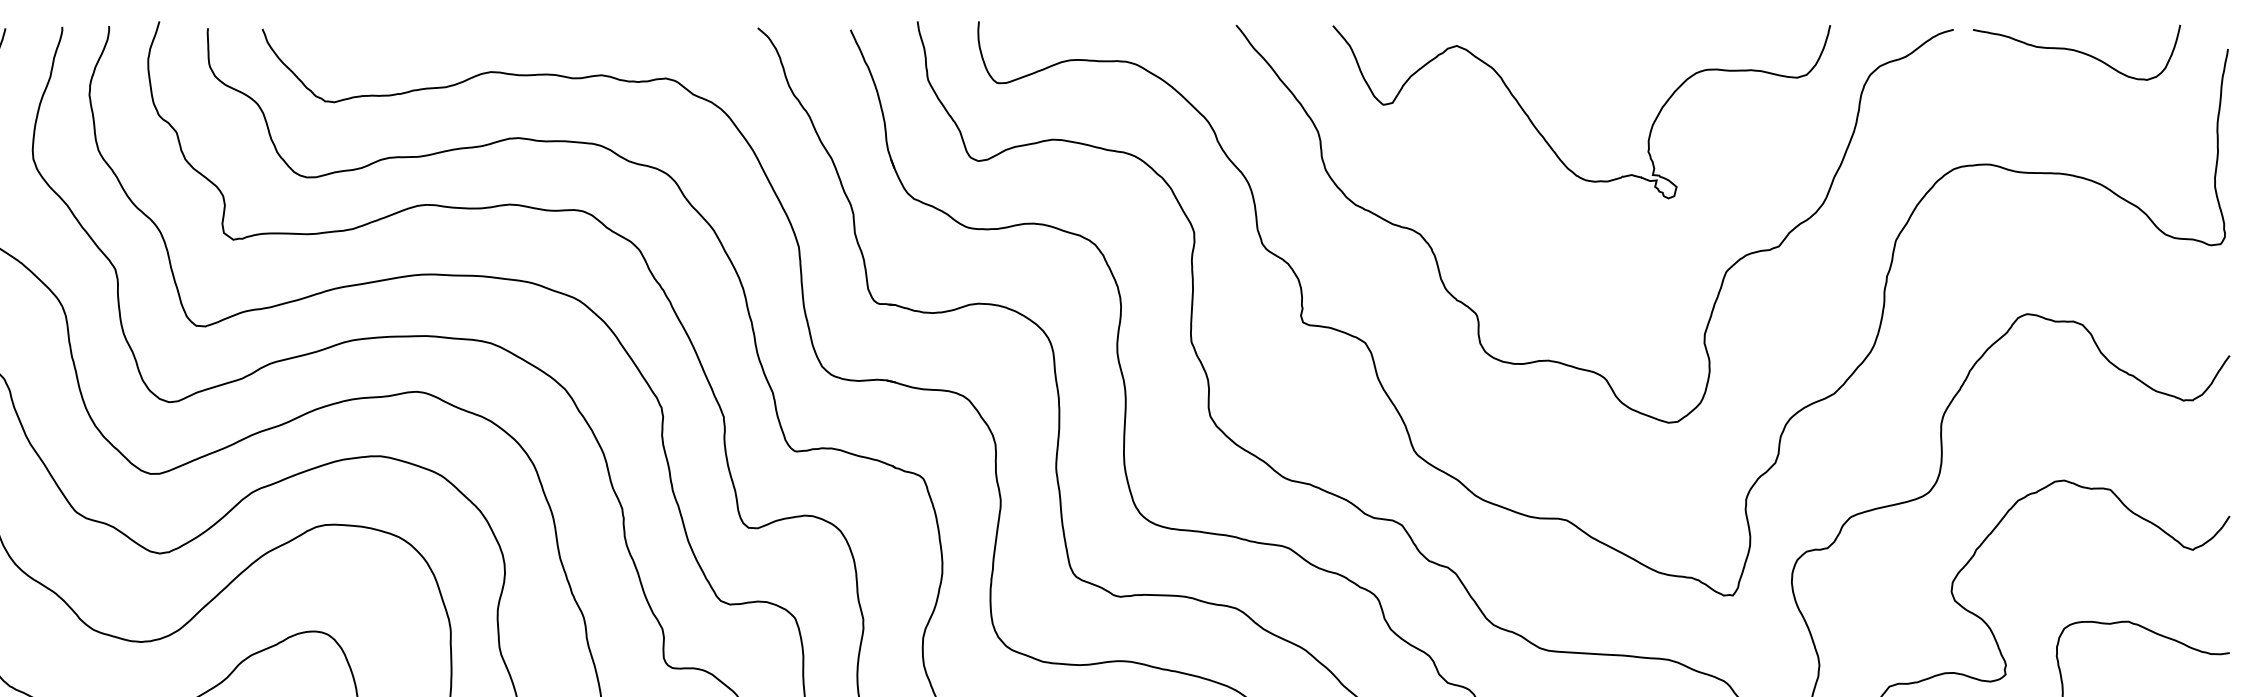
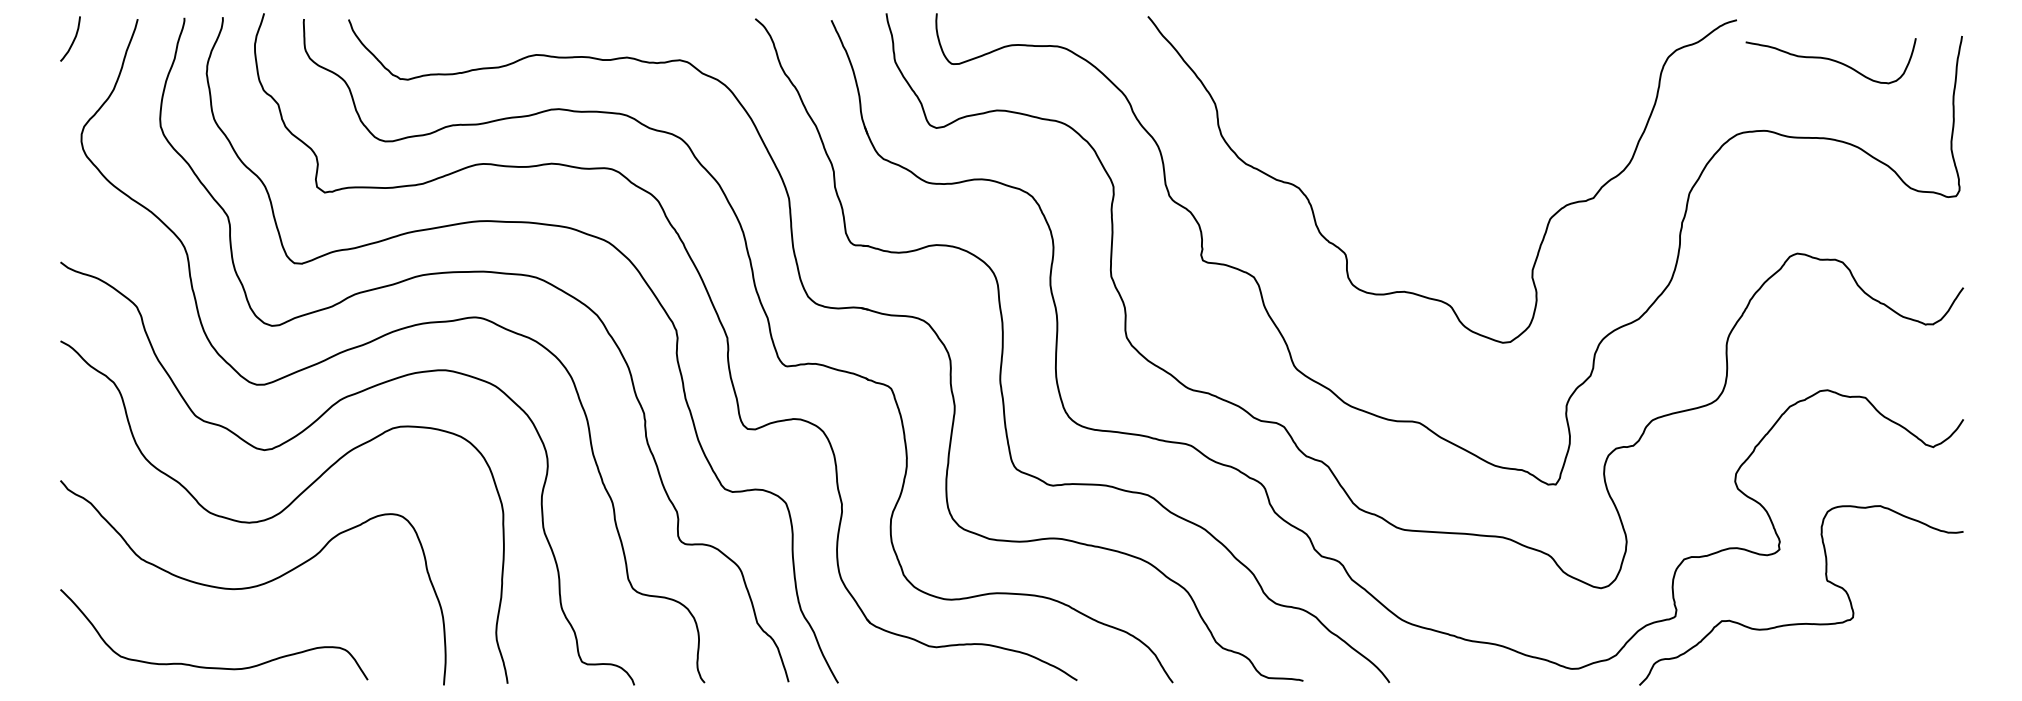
curve: (2076, 52) -> (1830, 60), moved
curve: (1545, 137) -> (1401, 108), removed

